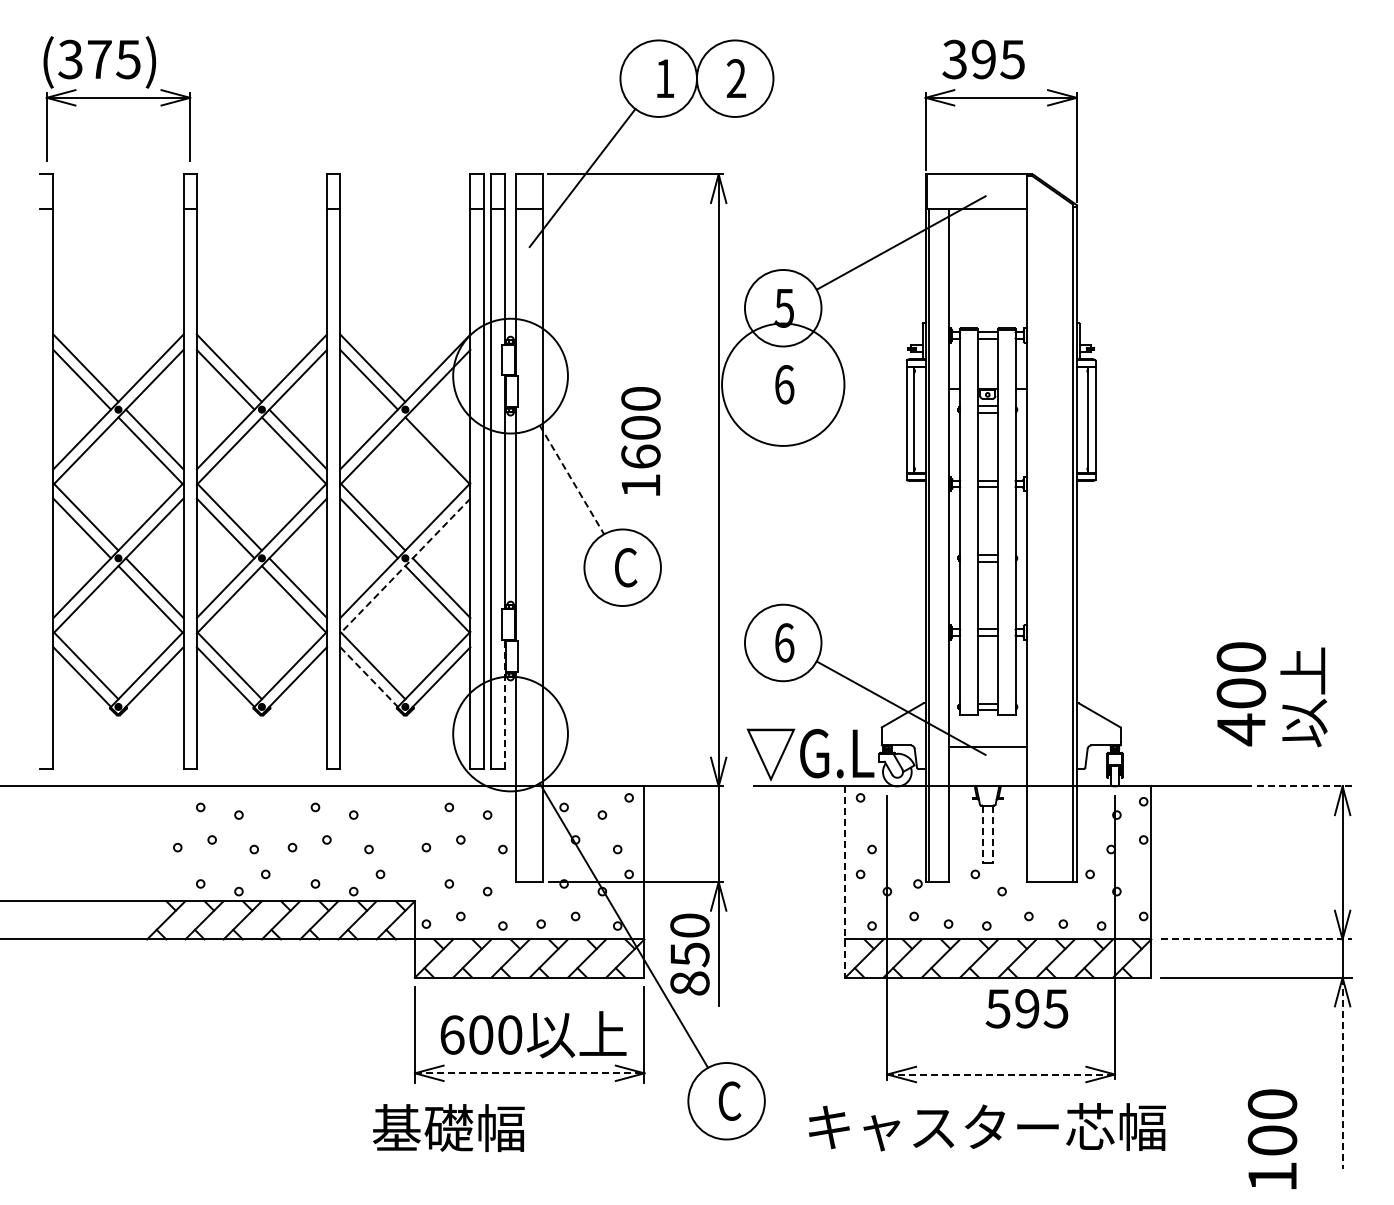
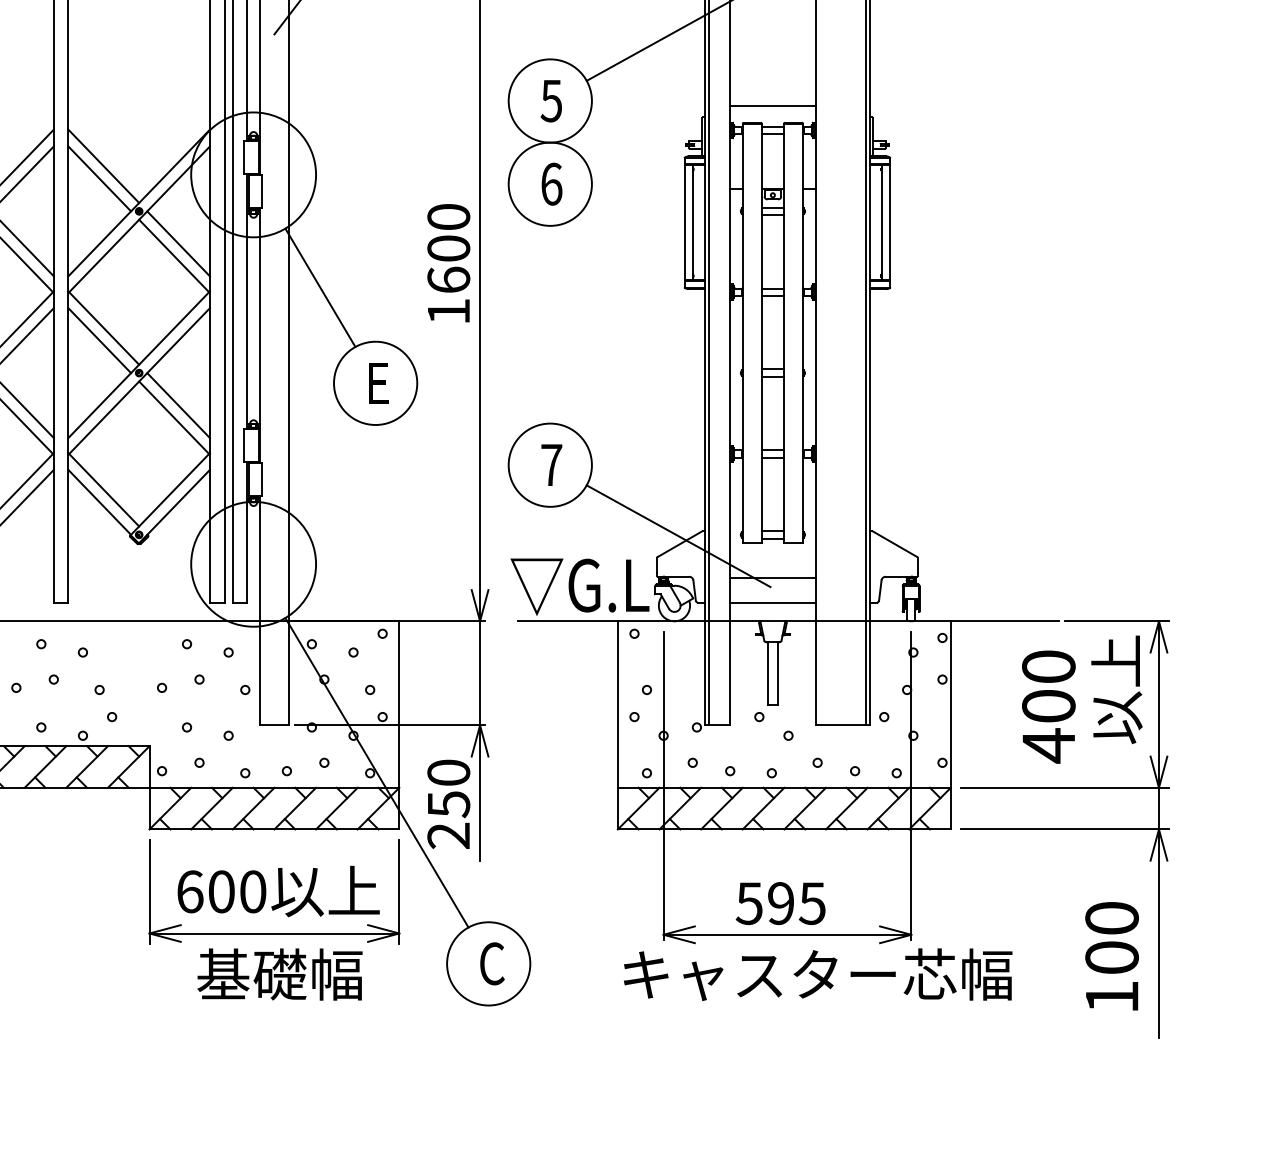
line: (987, 312) -> (772, 105), added
circle: (782, 384) -> (549, 183), size x0.62
line: (441, 439) -> (178, 243), added
text: (640, 441) -> (448, 263), moved
line: (572, 480) -> (321, 288), dashed -> solid
line: (405, 566) -> (139, 382), dashed -> solid
text: (626, 567) -> (379, 383), C -> E
text: (784, 642) -> (551, 464), 6 -> 7
line: (369, 677) -> (100, 502), dashed -> solid
text: (1241, 694) -> (1048, 707), moved
text: (1303, 697) -> (1116, 689), moved
line: (504, 704) -> (247, 532), dashed -> solid
line: (987, 769) -> (772, 602), added
line: (1304, 786) -> (1117, 621), dashed -> solid
line: (982, 834) -> (767, 673), dashed -> solid
line: (992, 834) -> (778, 673), dashed -> solid
line: (845, 882) -> (618, 725), dashed -> solid
line: (1256, 939) -> (1065, 787), dashed -> solid
text: (689, 983) -> (448, 835), 850 -> 250
text: (1026, 1008) -> (780, 903), moved
line: (529, 1073) -> (274, 933), dashed -> solid
line: (1342, 1073) -> (1158, 933), dashed -> solid
line: (1001, 1074) -> (787, 934), dashed -> solid
text: (448, 1127) -> (279, 973), moved
text: (987, 1127) -> (818, 975), moved
text: (1272, 1138) -> (1112, 955), moved

